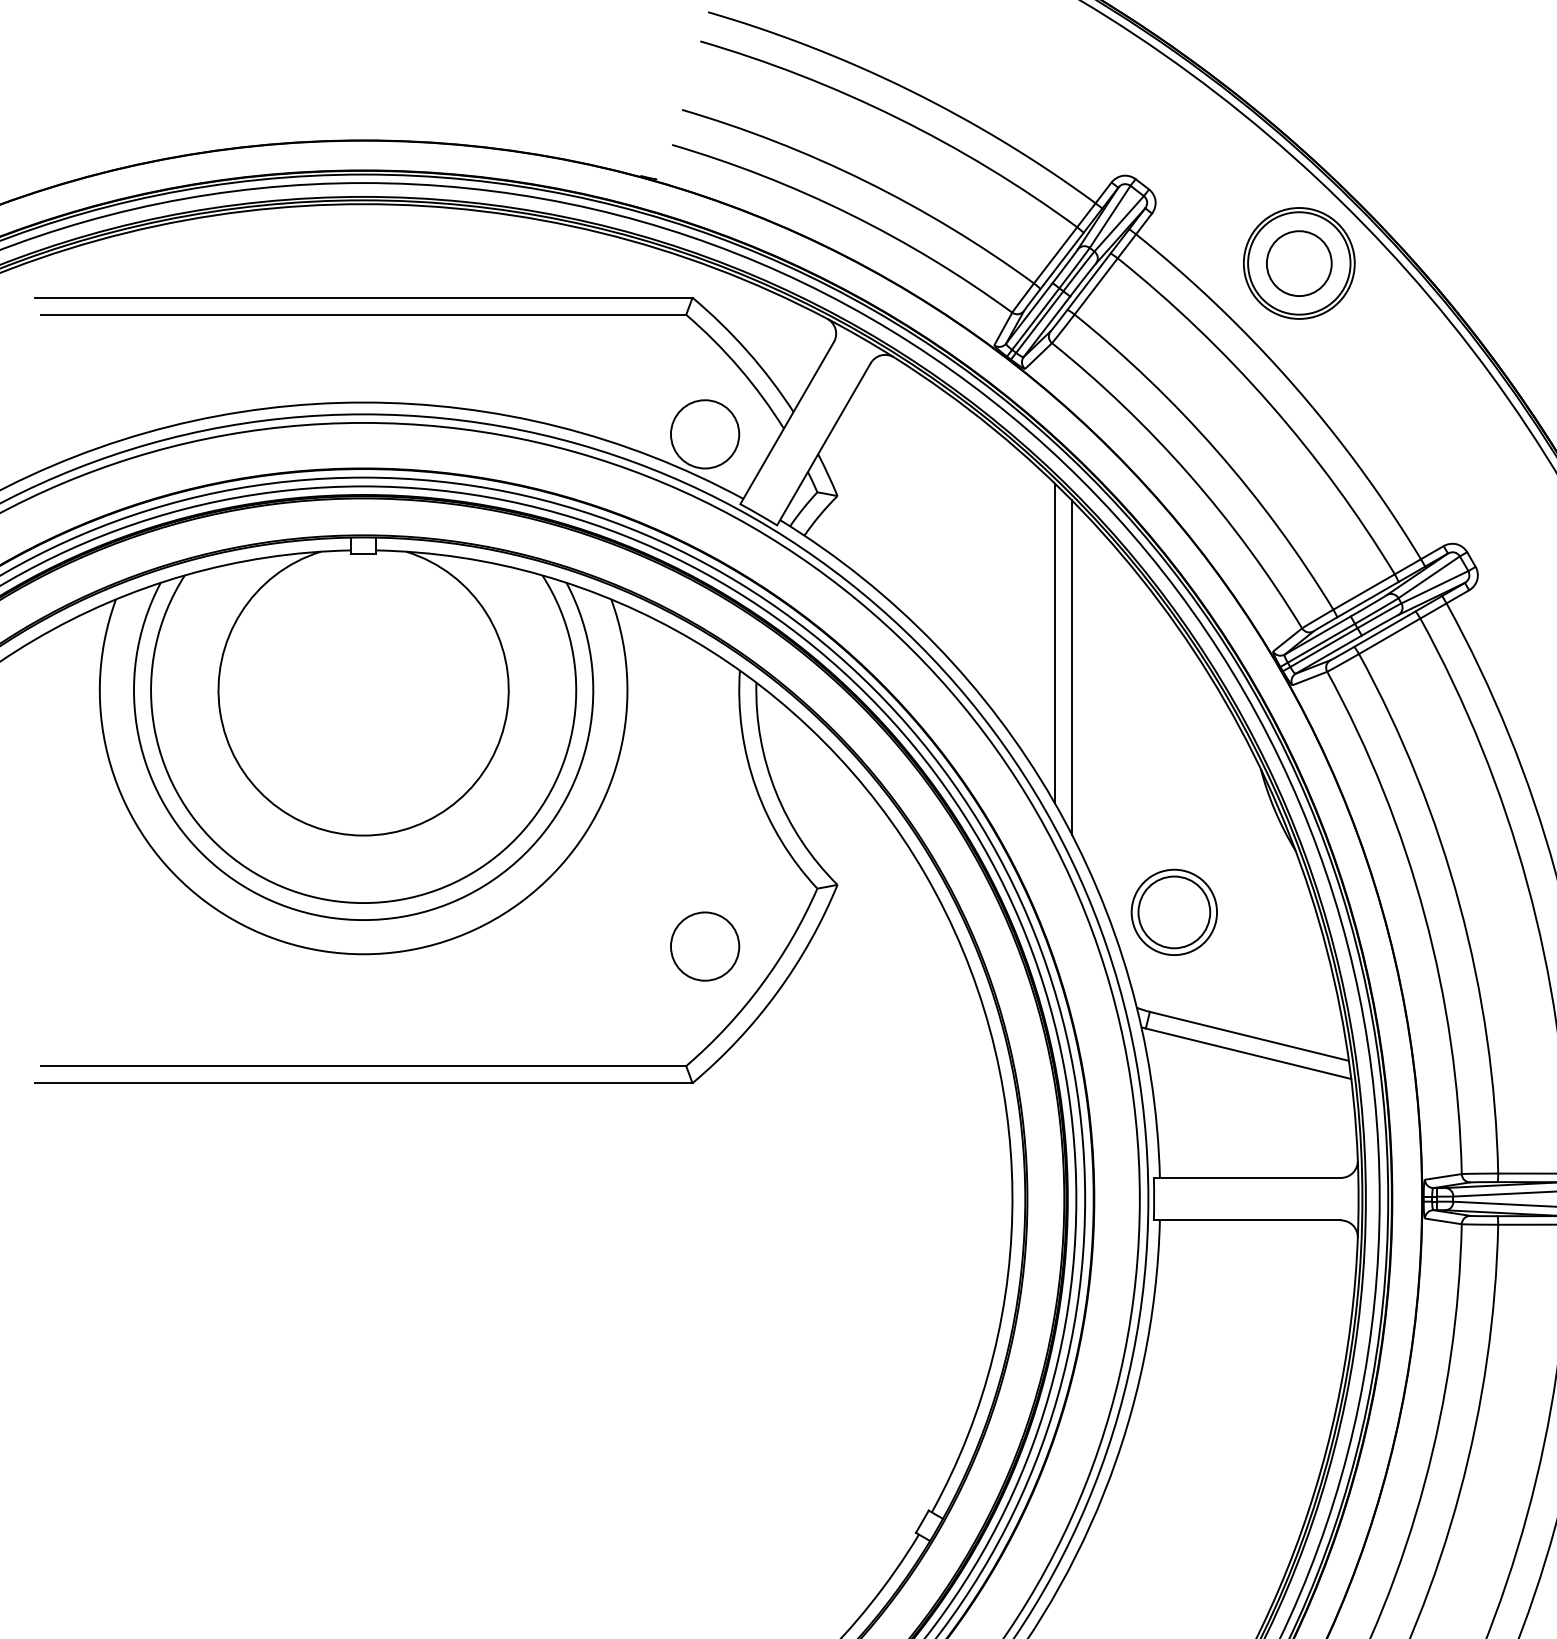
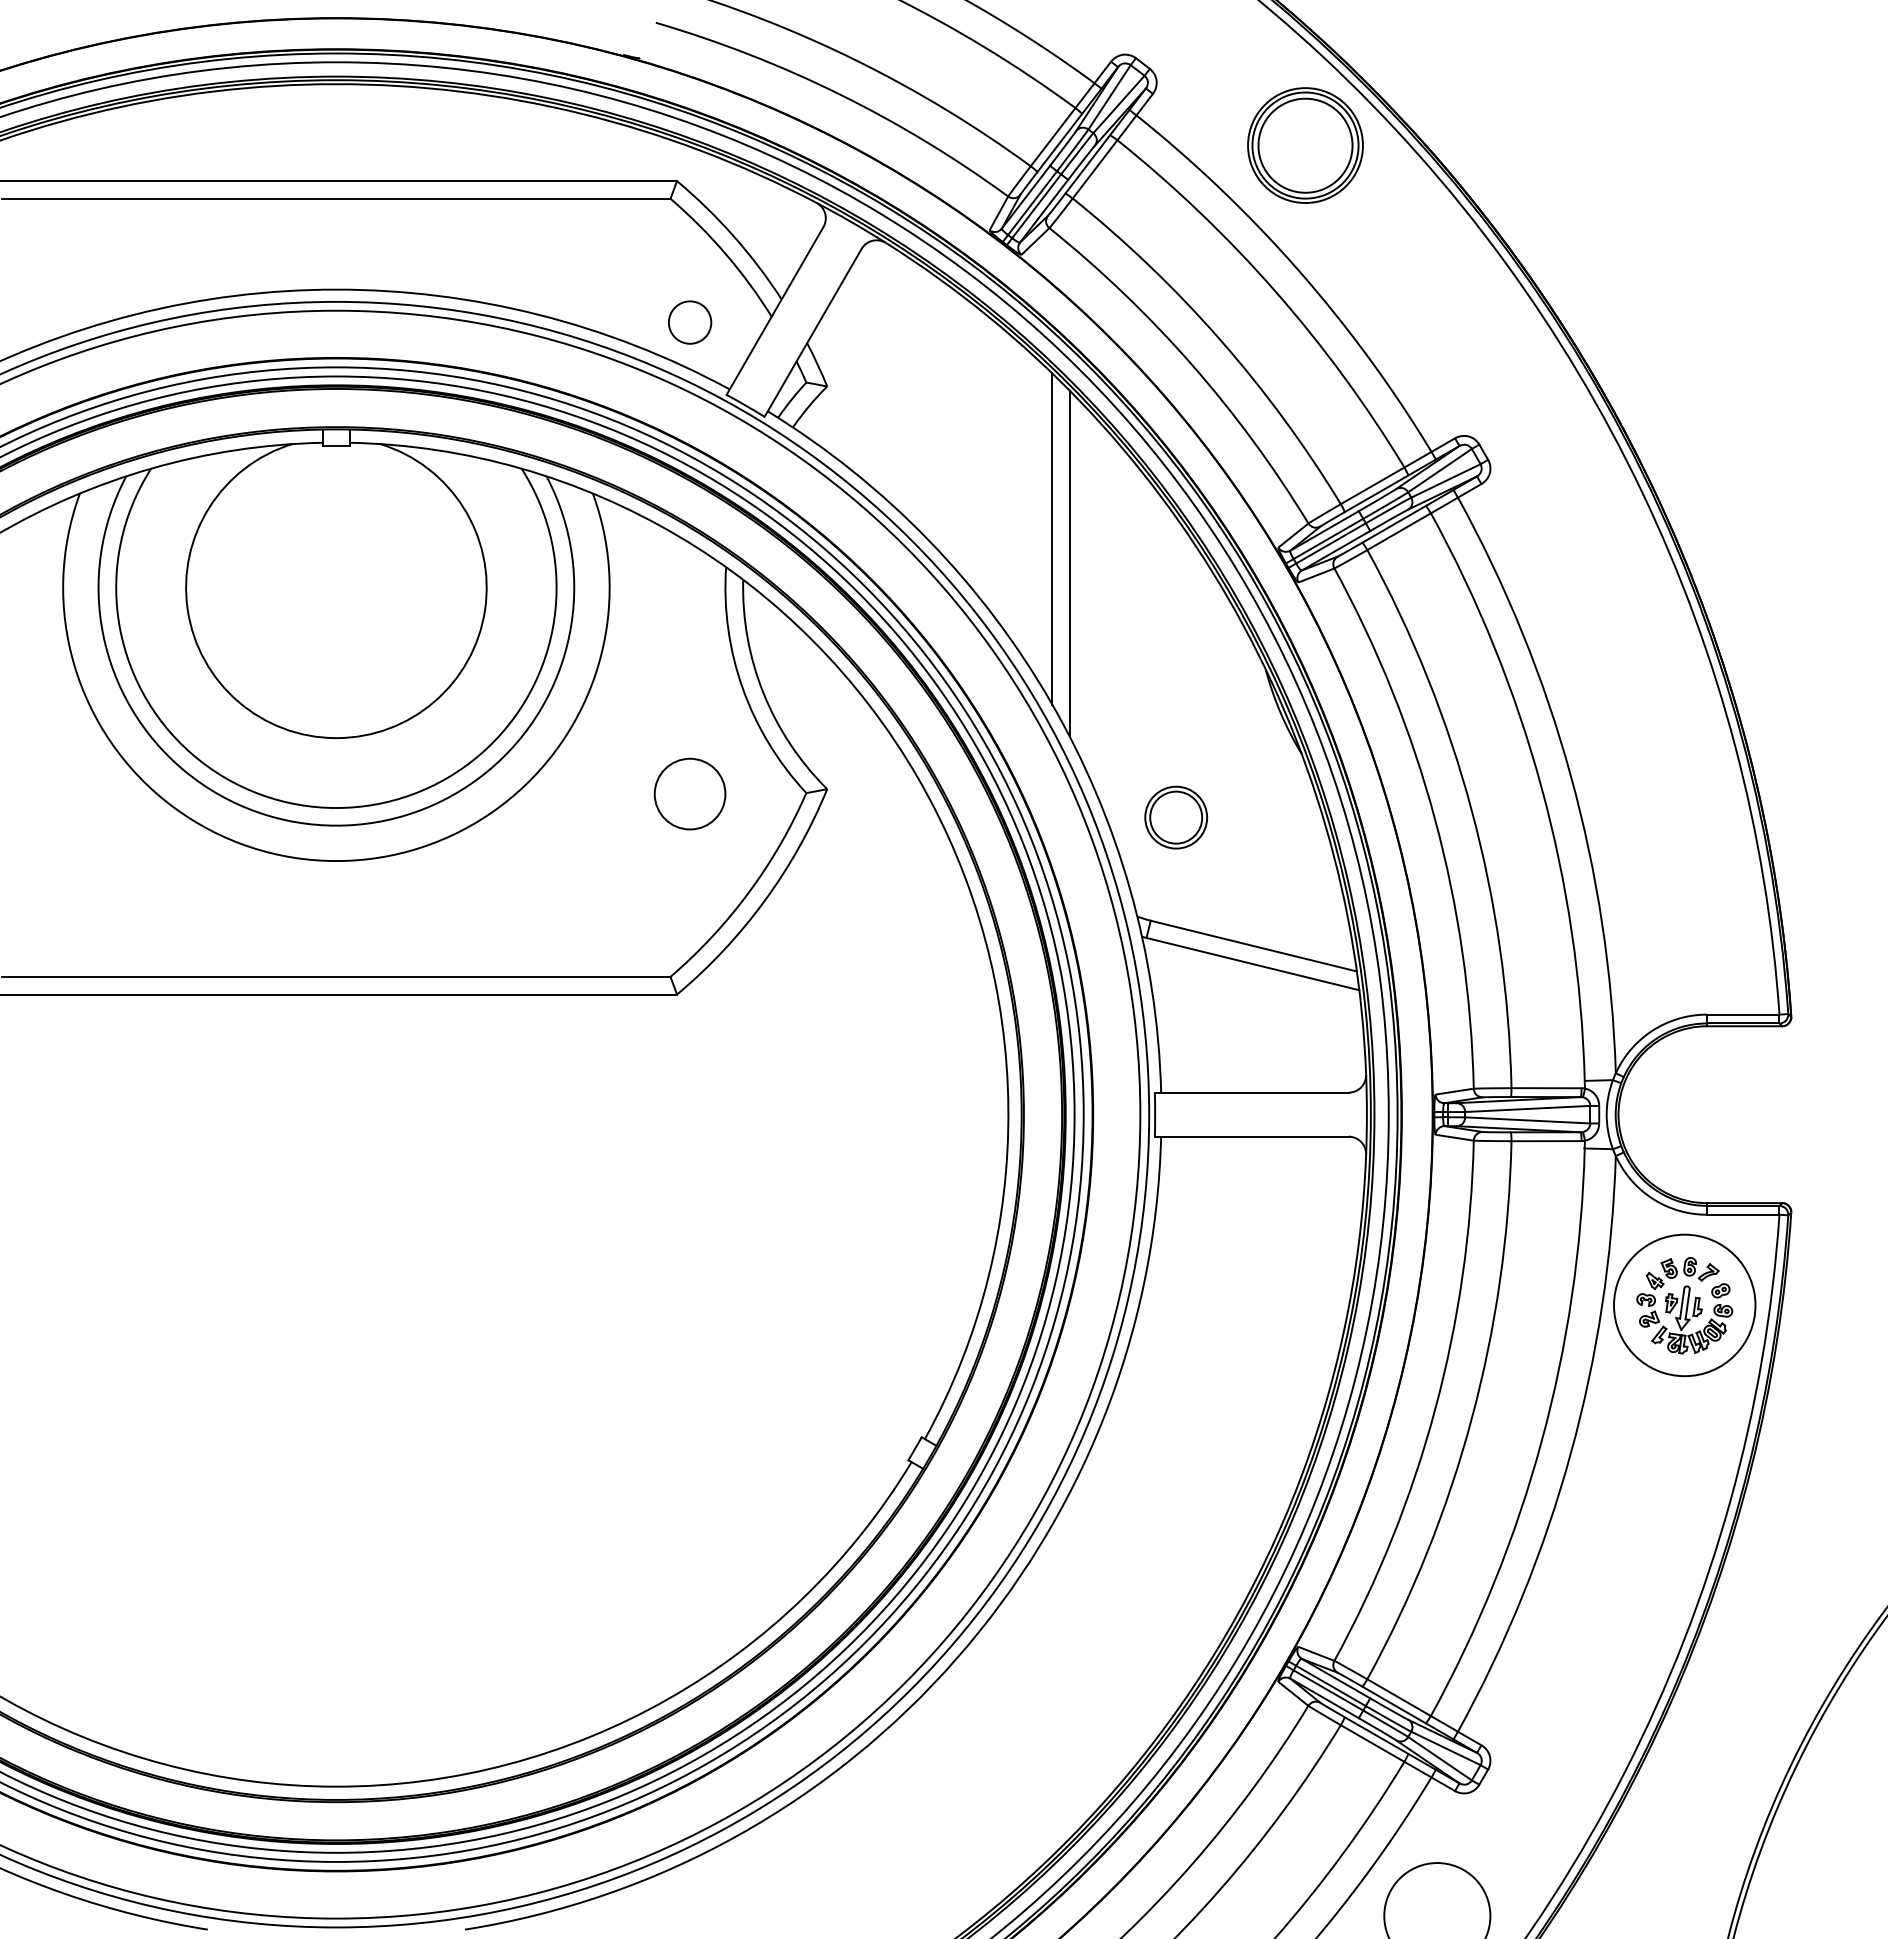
circle: (1299, 263) -> (1305, 145), size x1.4
circle: (704, 434) -> (689, 322), size x0.6
part: (1174, 912) -> (1176, 817), size x0.7
circle: (704, 946) -> (689, 793), moved

